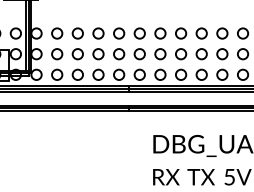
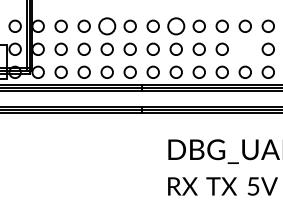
circle: (98, 33) -> (107, 26), size x1.4
circle: (160, 33) -> (176, 26), size x1.4
circle: (222, 54) -> (245, 49), removed

